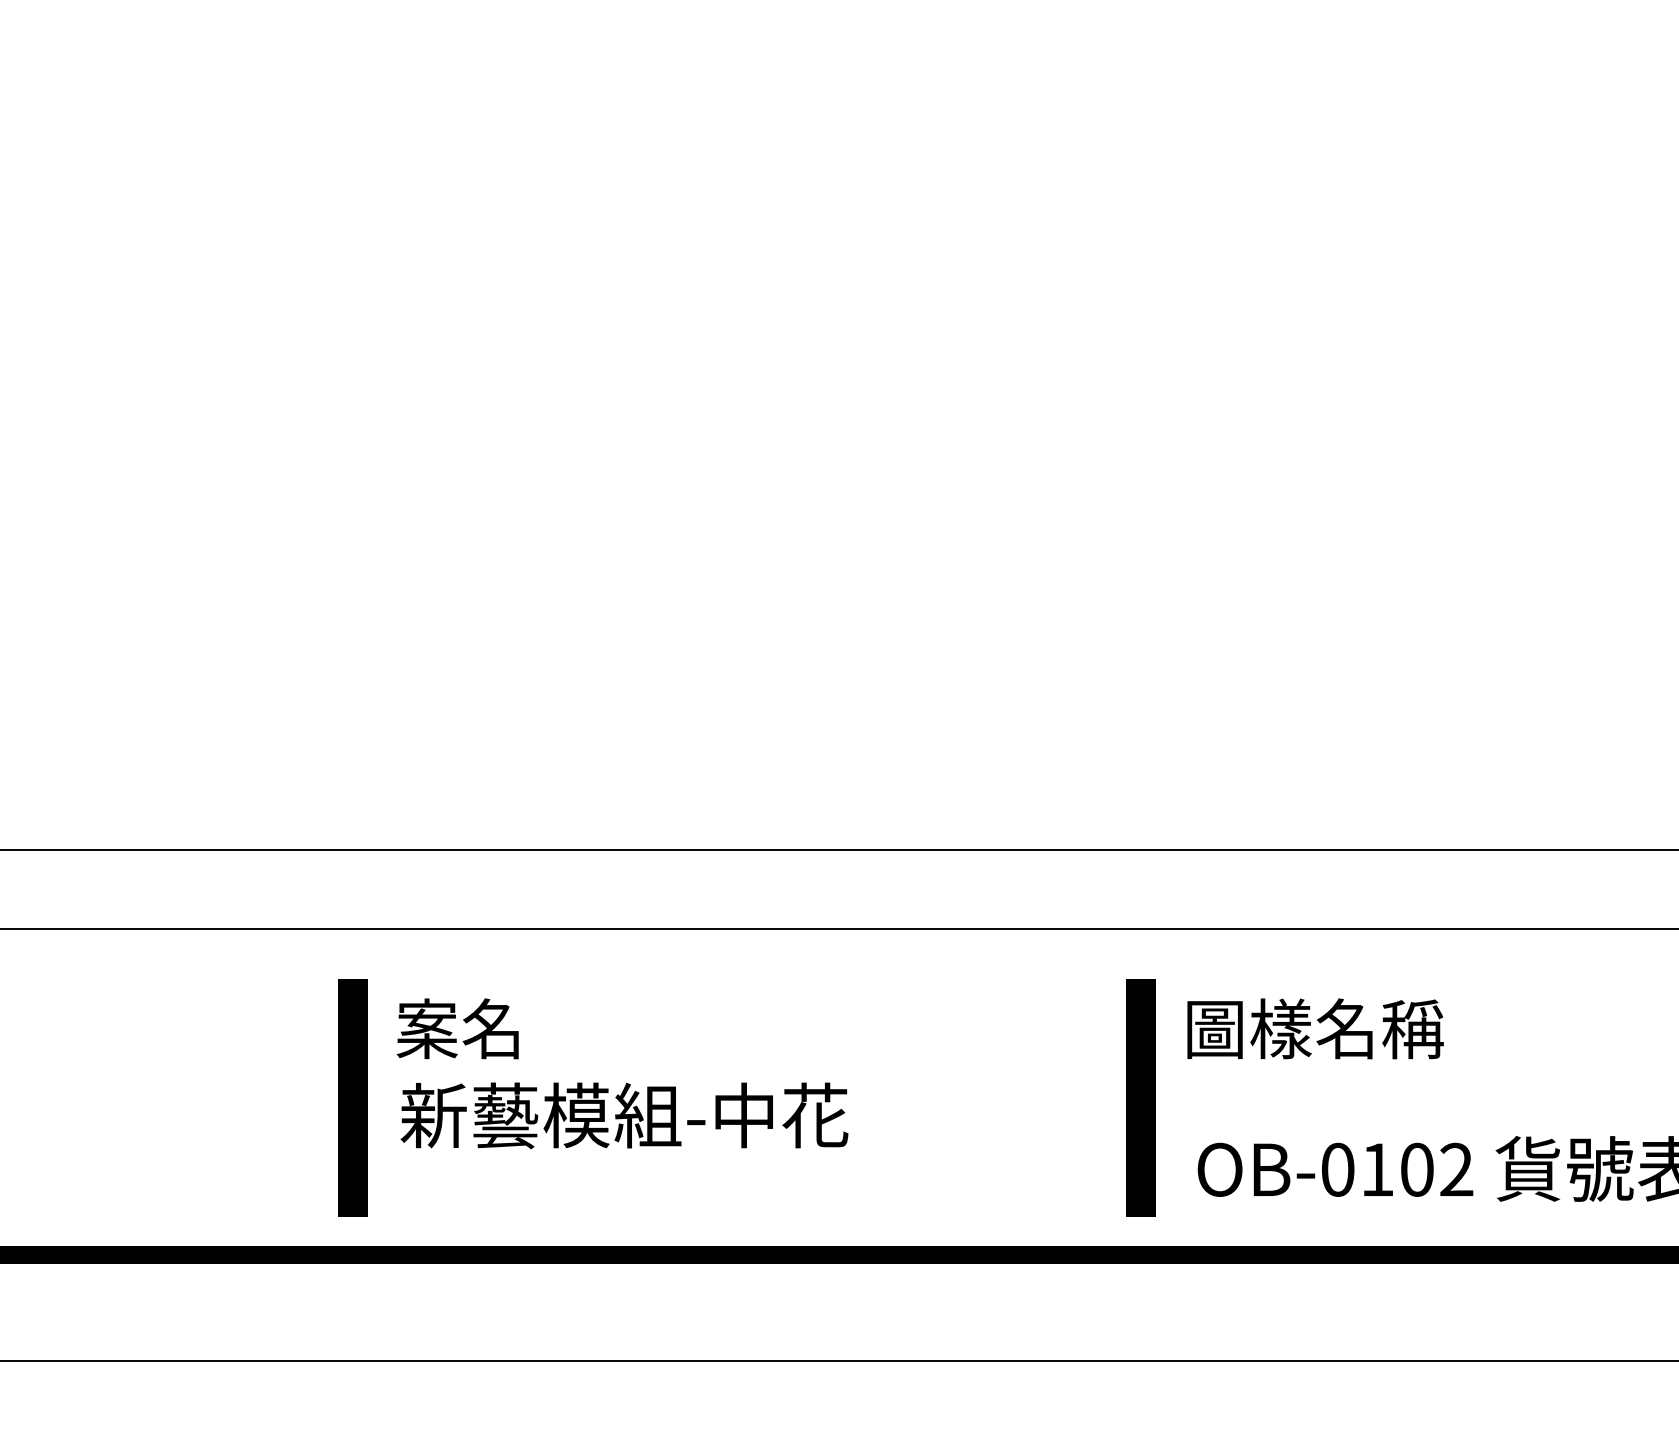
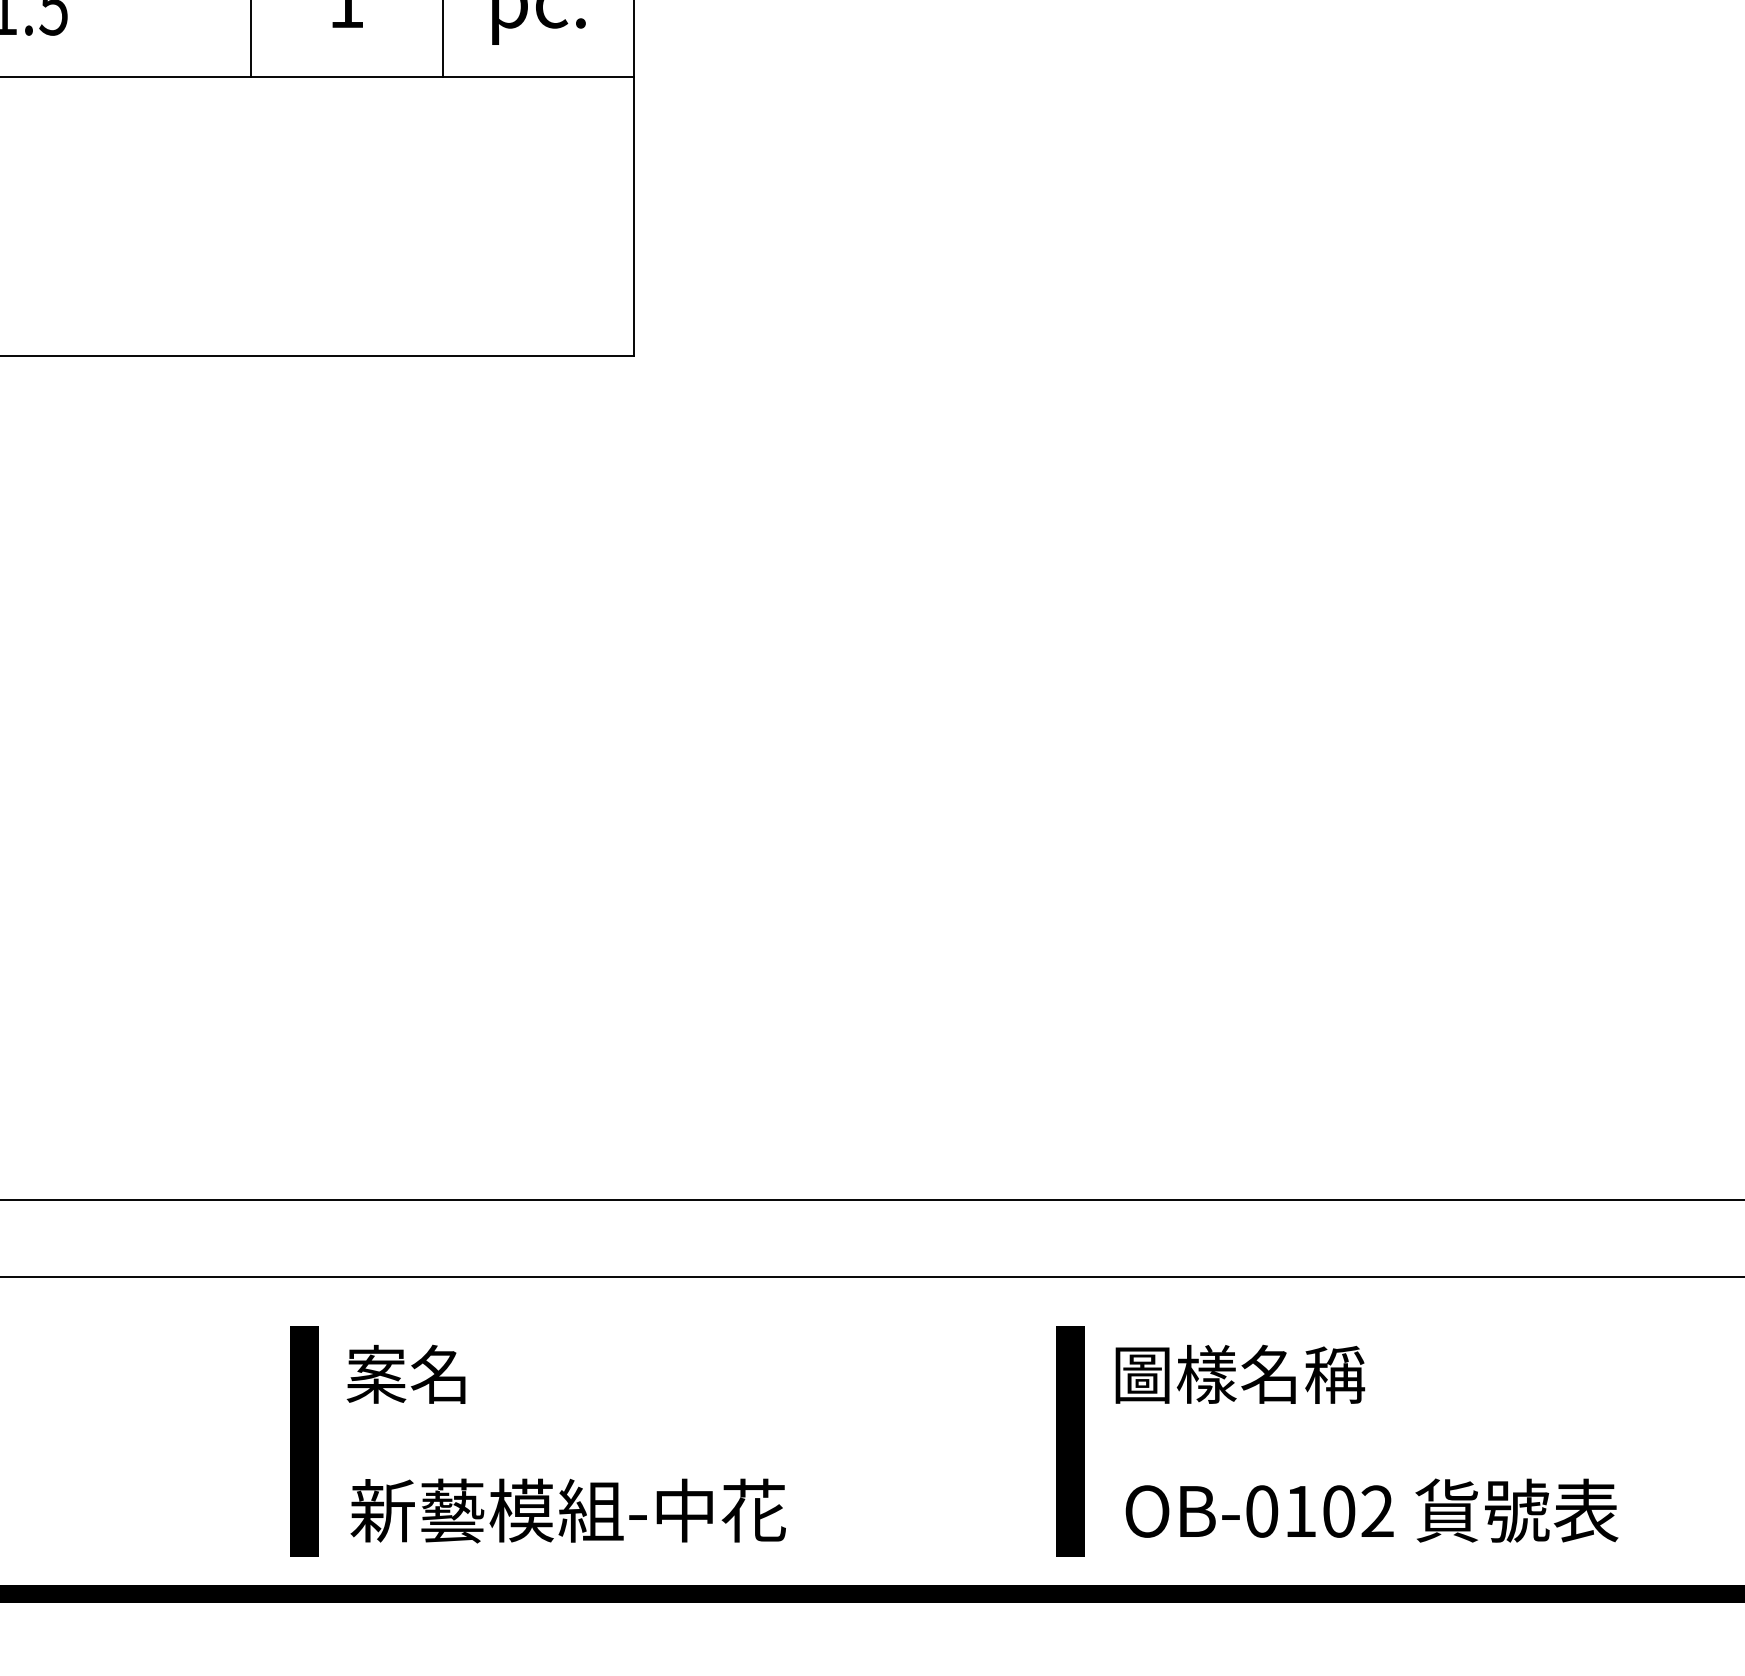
text: (623, 1115) -> (567, 1510), moved

